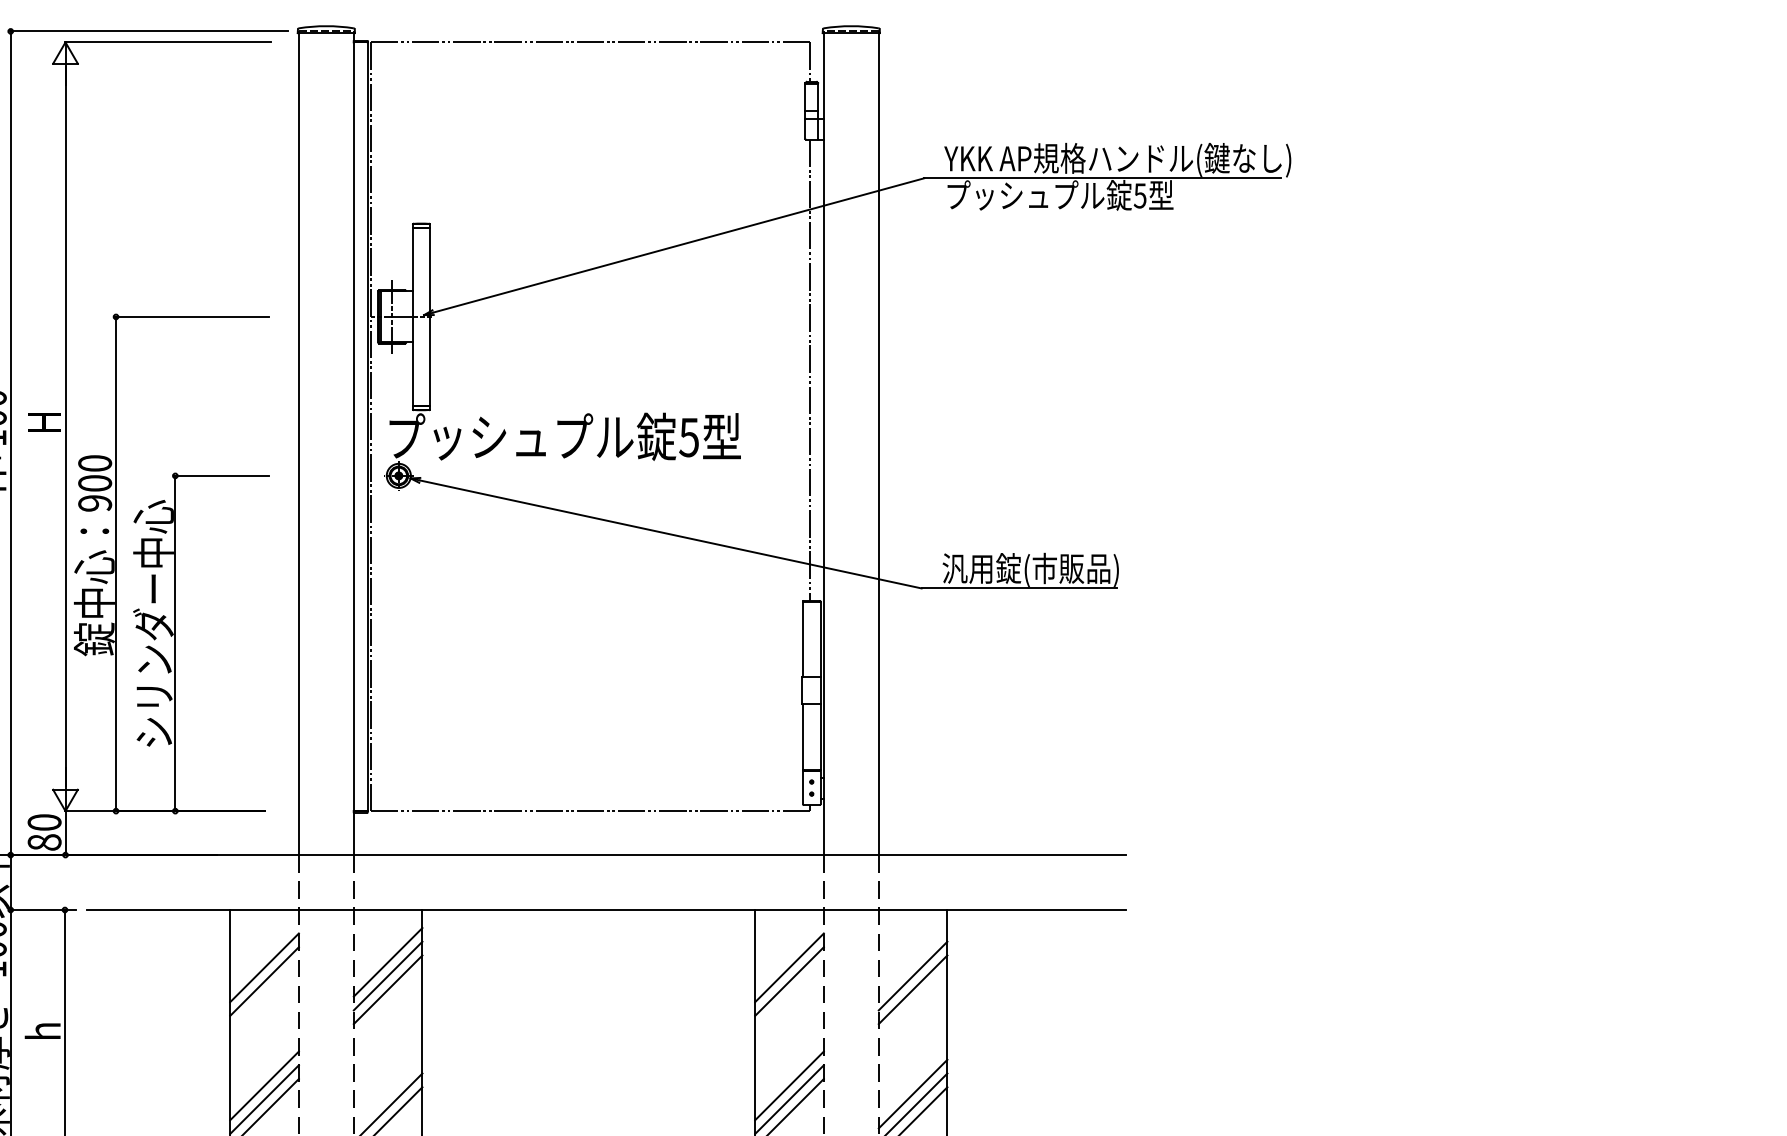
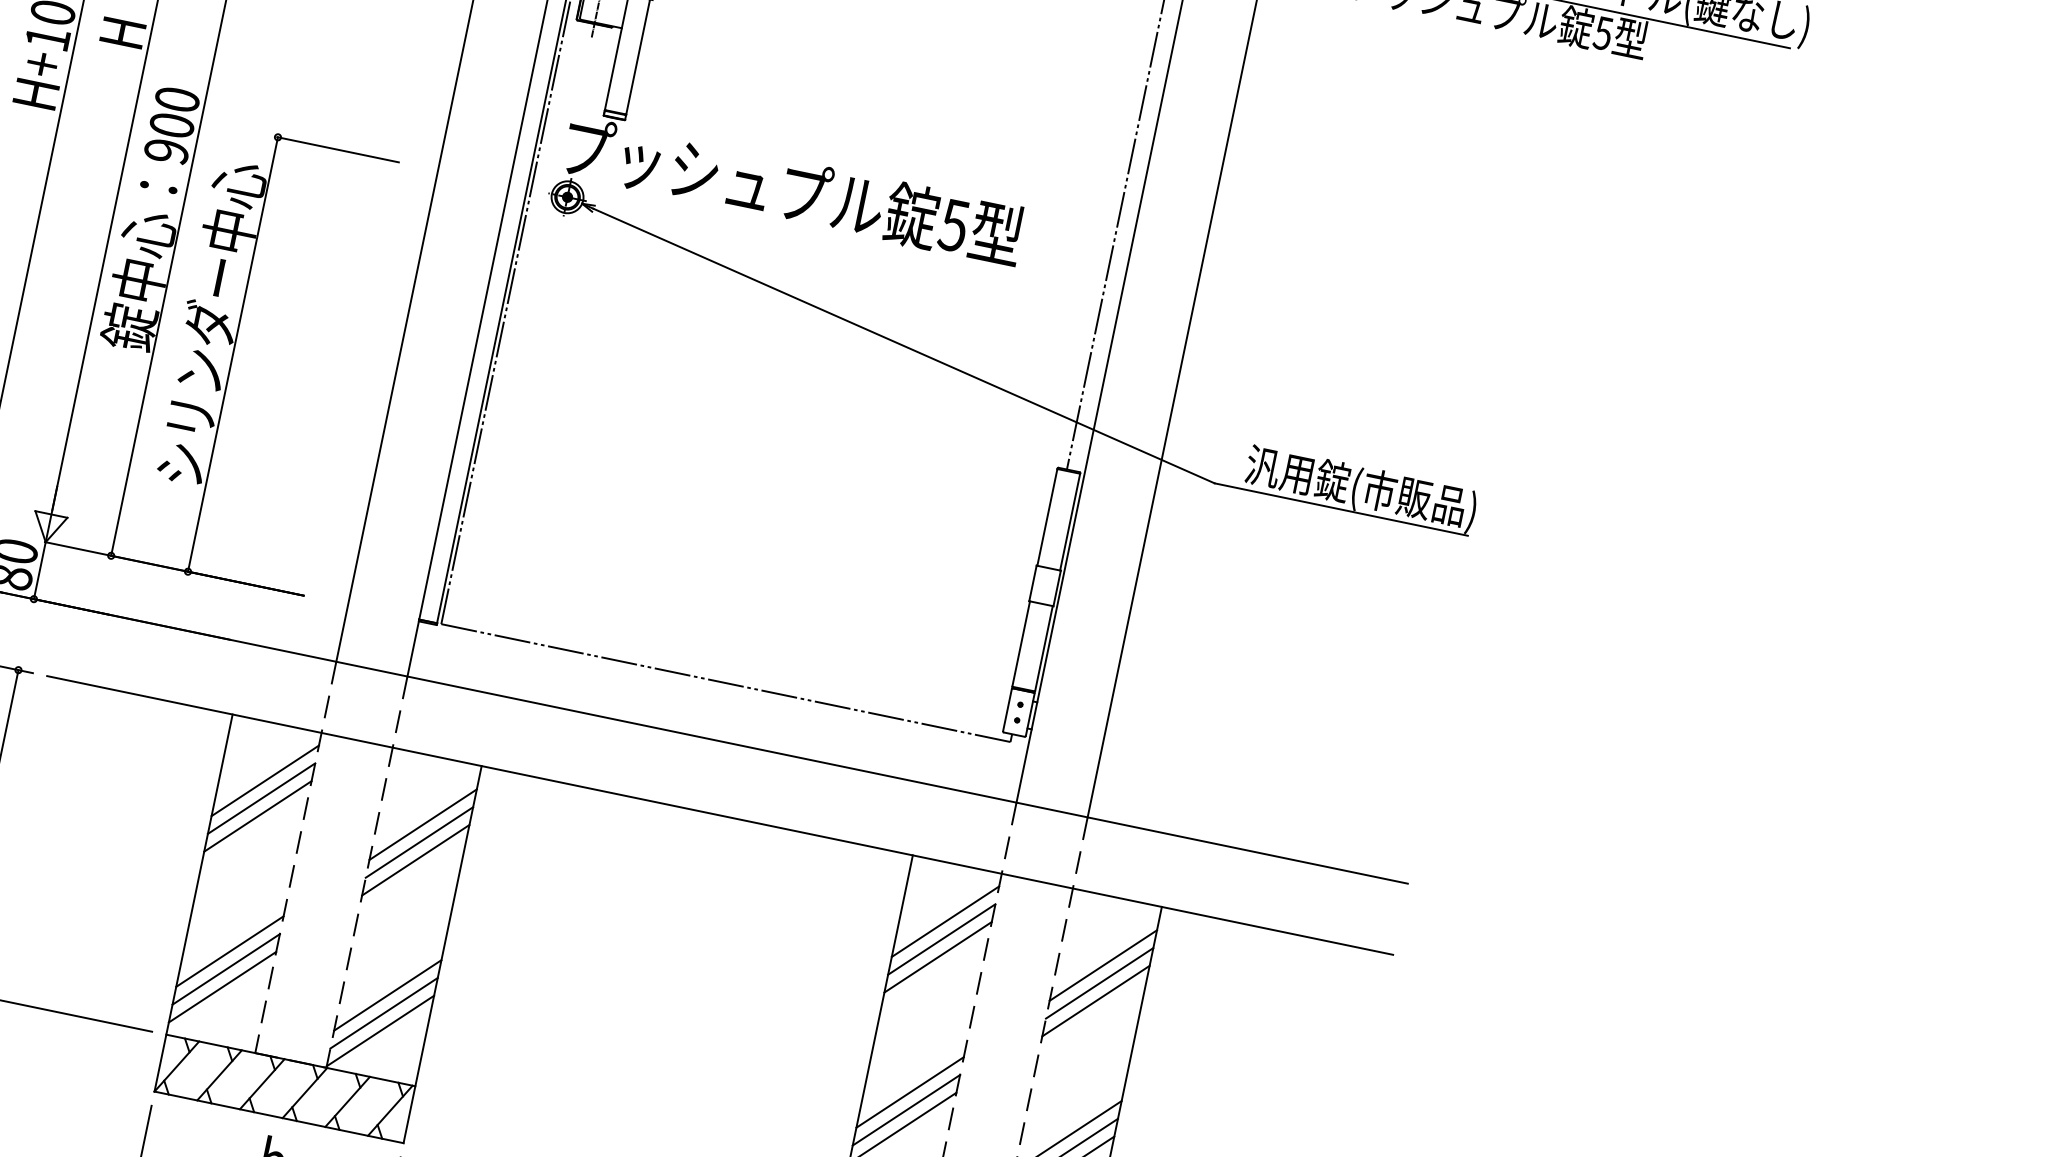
line: (264, 953) -> (265, 780), added
line: (789, 953) -> (945, 920), added
line: (912, 962) -> (1102, 965), added
line: (387, 1093) -> (387, 994), added

